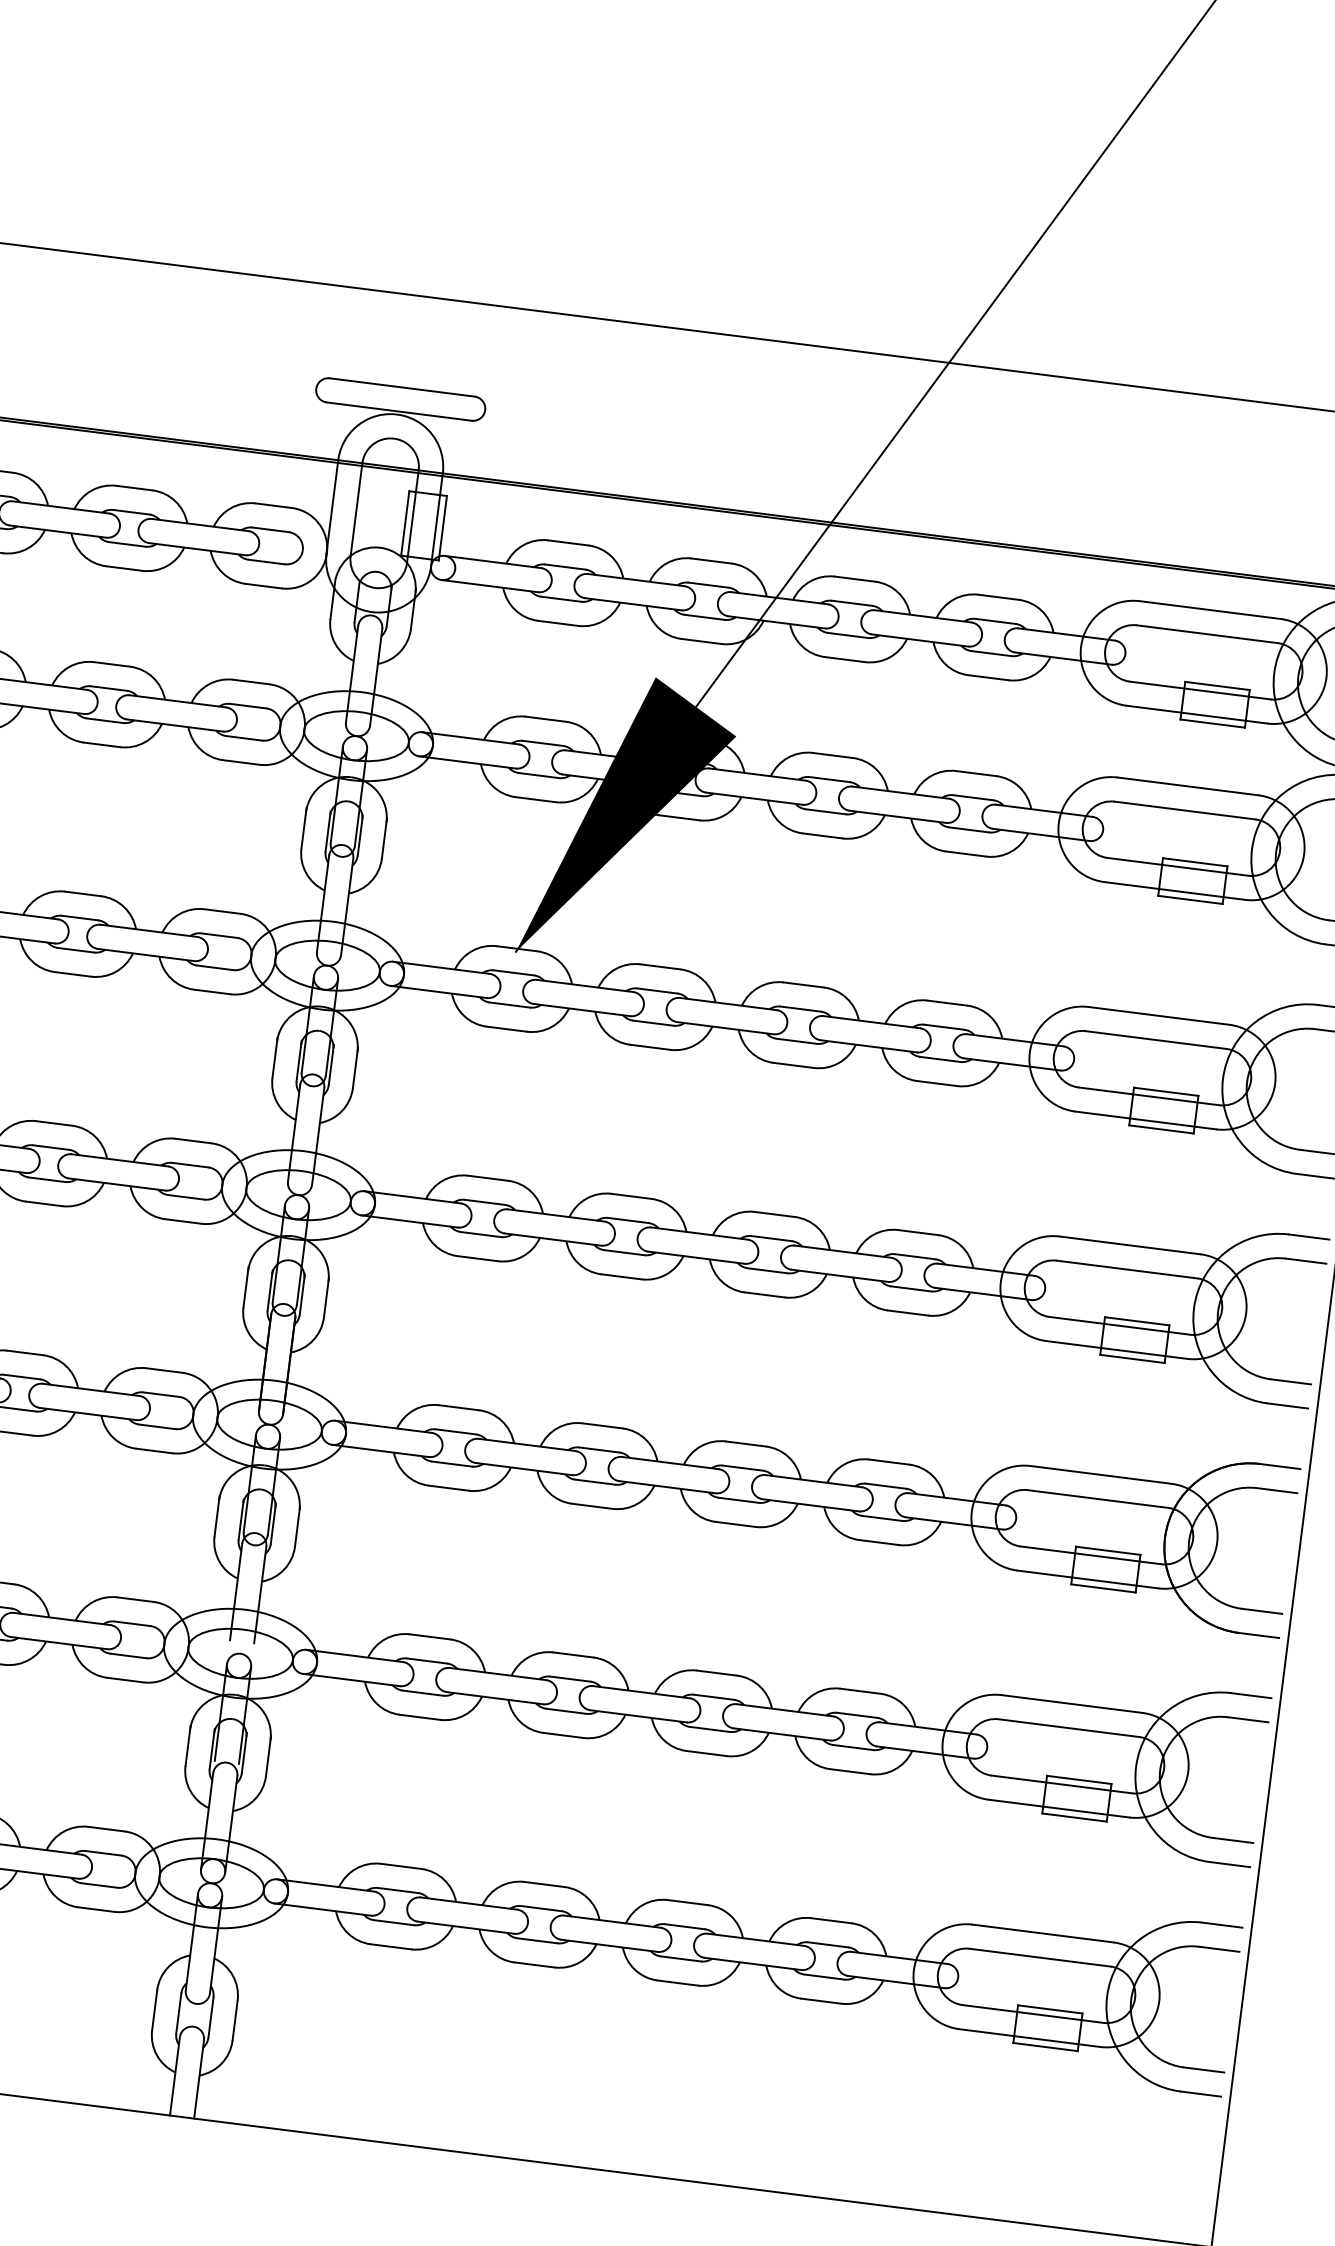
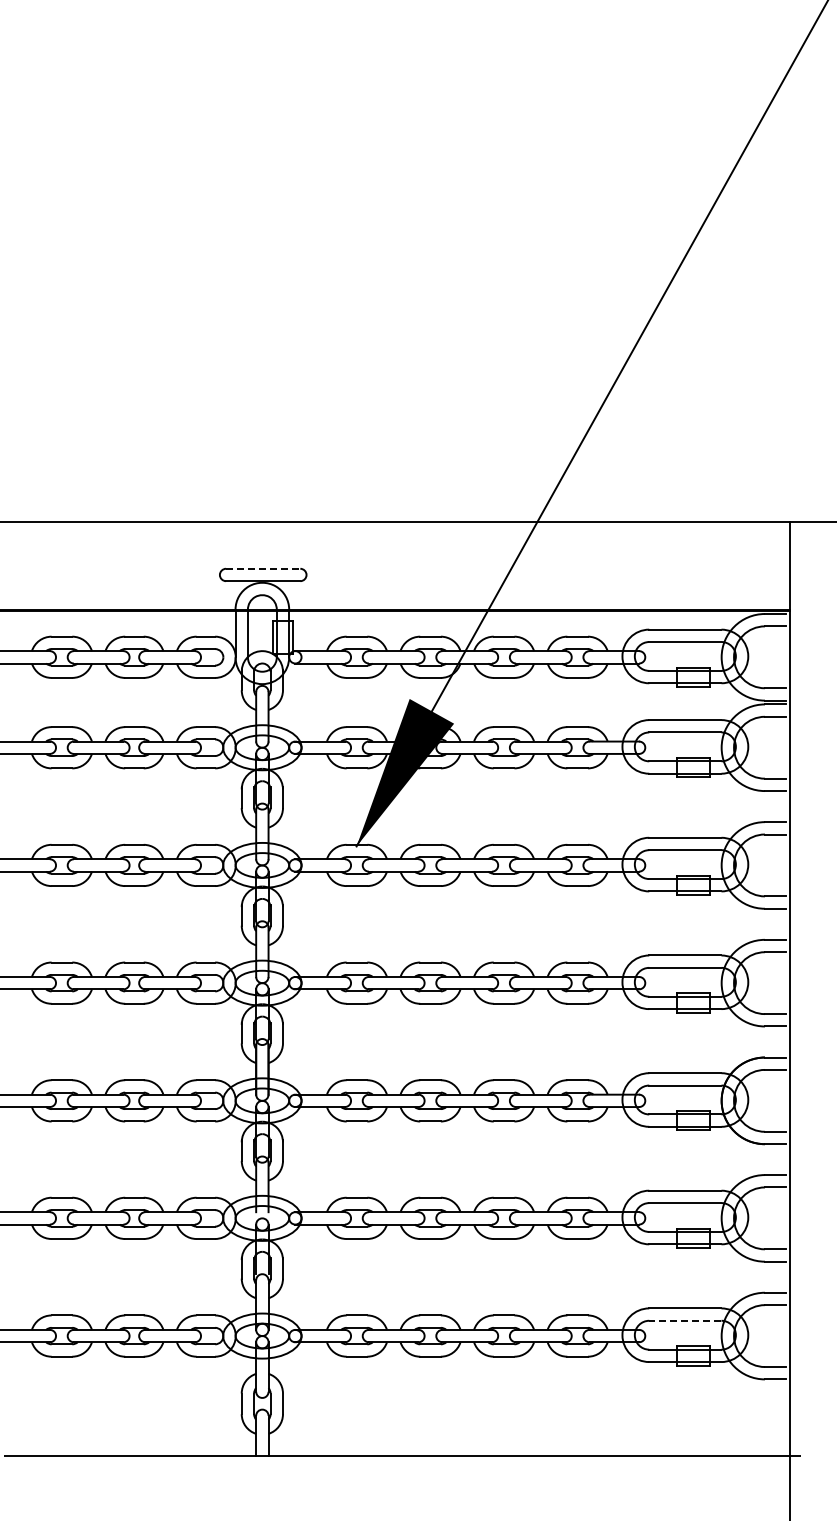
line: (402, 386) -> (263, 568), solid -> dashed
line: (1038, 1956) -> (684, 1320), solid -> dashed

